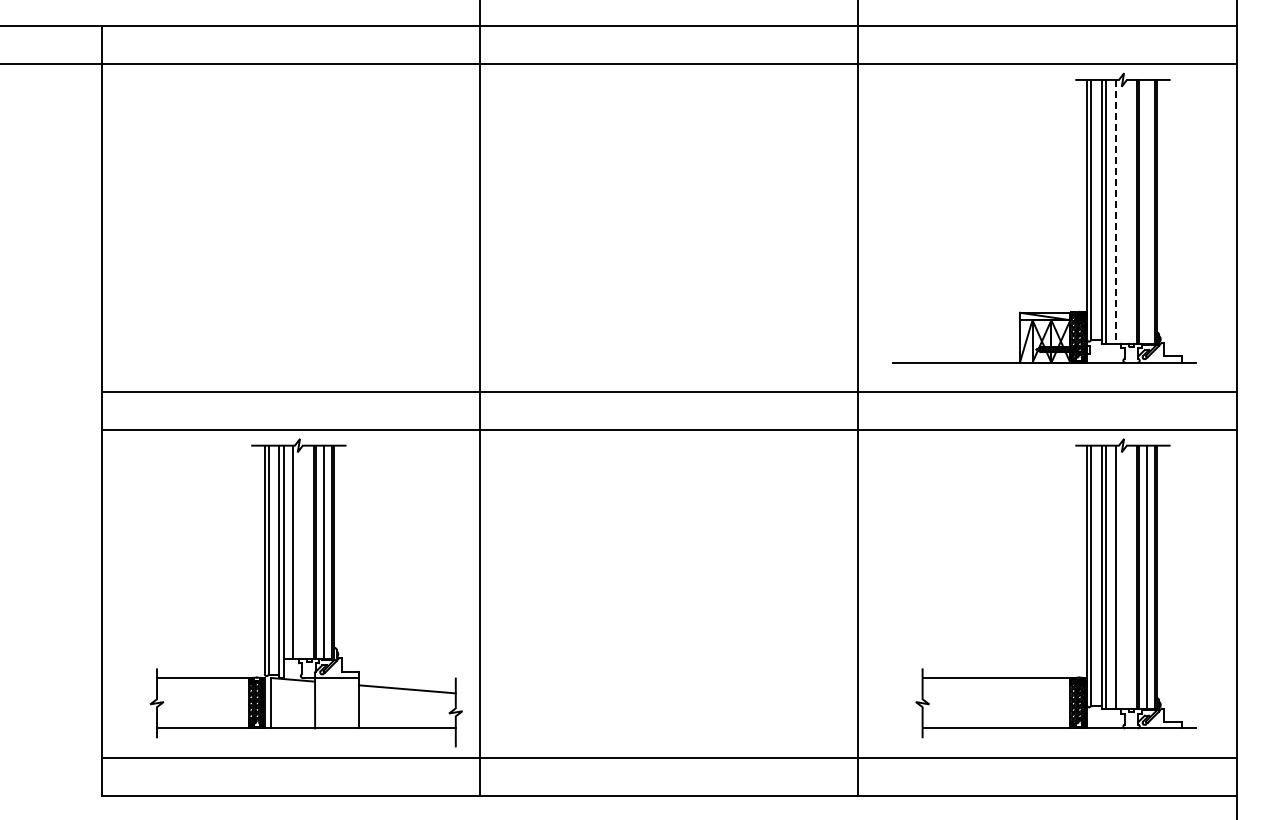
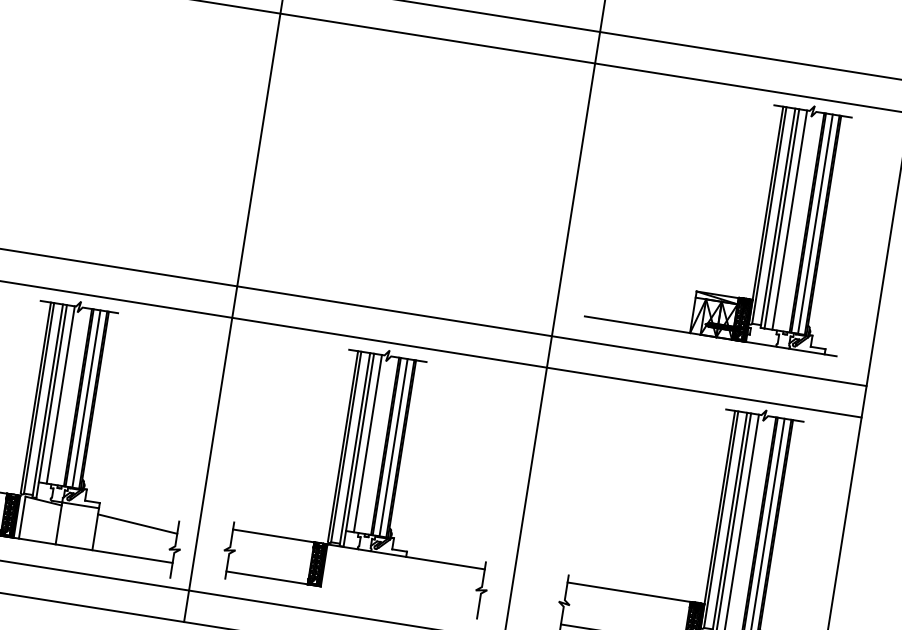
line: (1115, 211) -> (789, 219), dashed -> solid
line: (1146, 211) -> (815, 223), added
part: (671, 588) -> (370, 474), added

